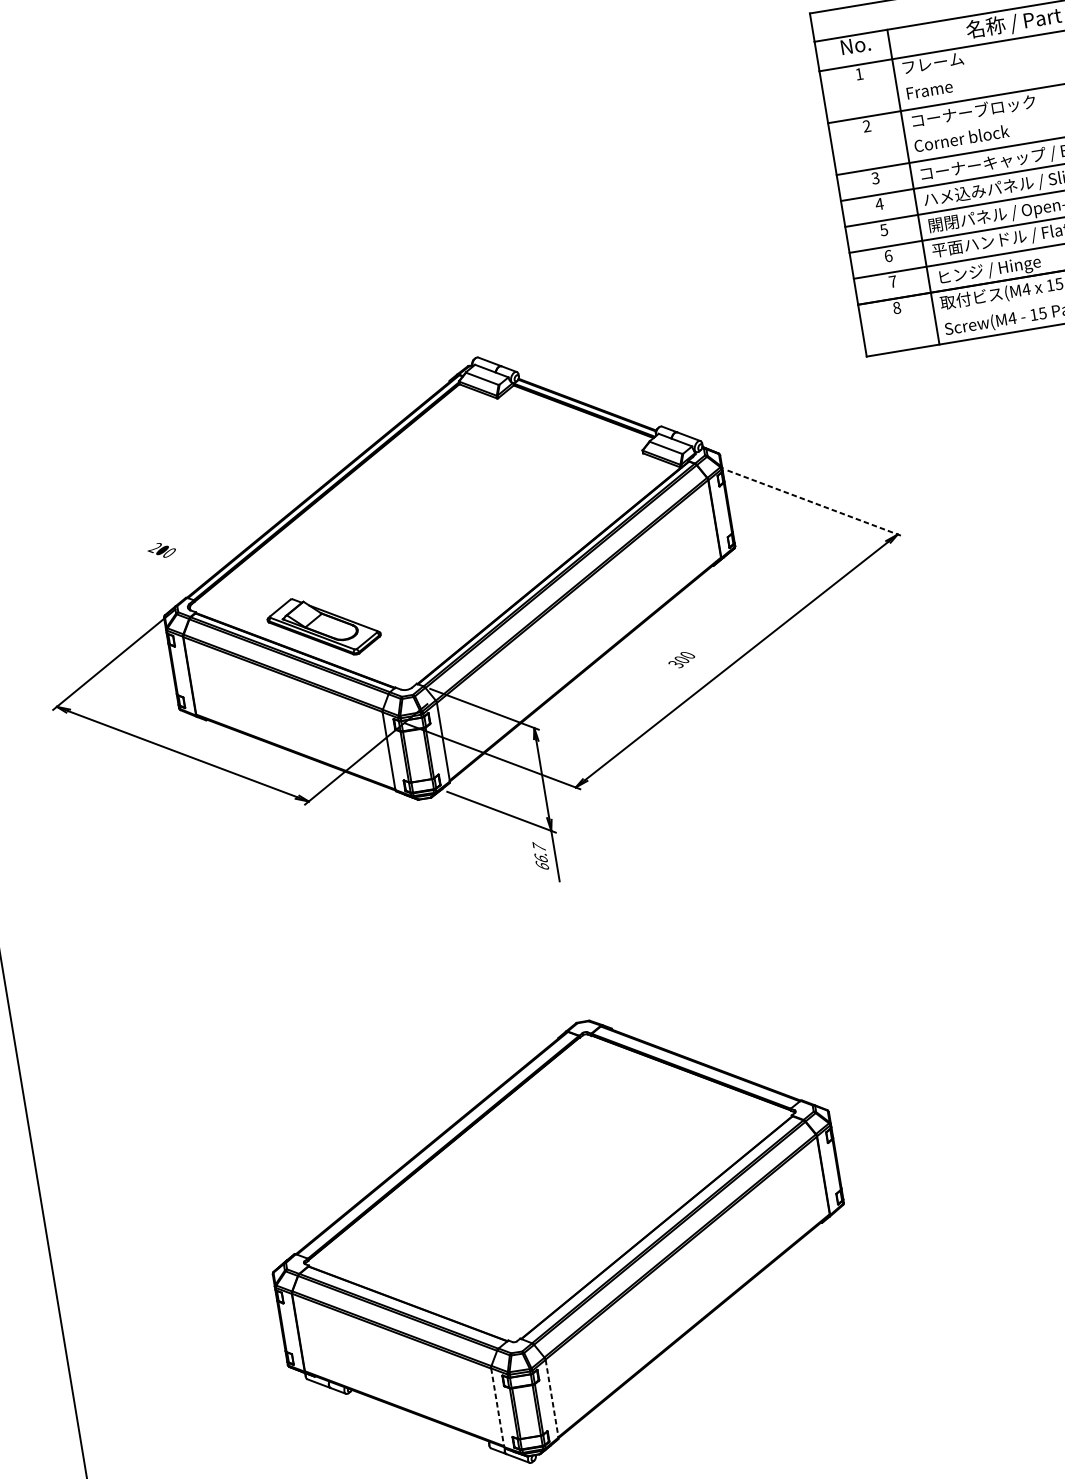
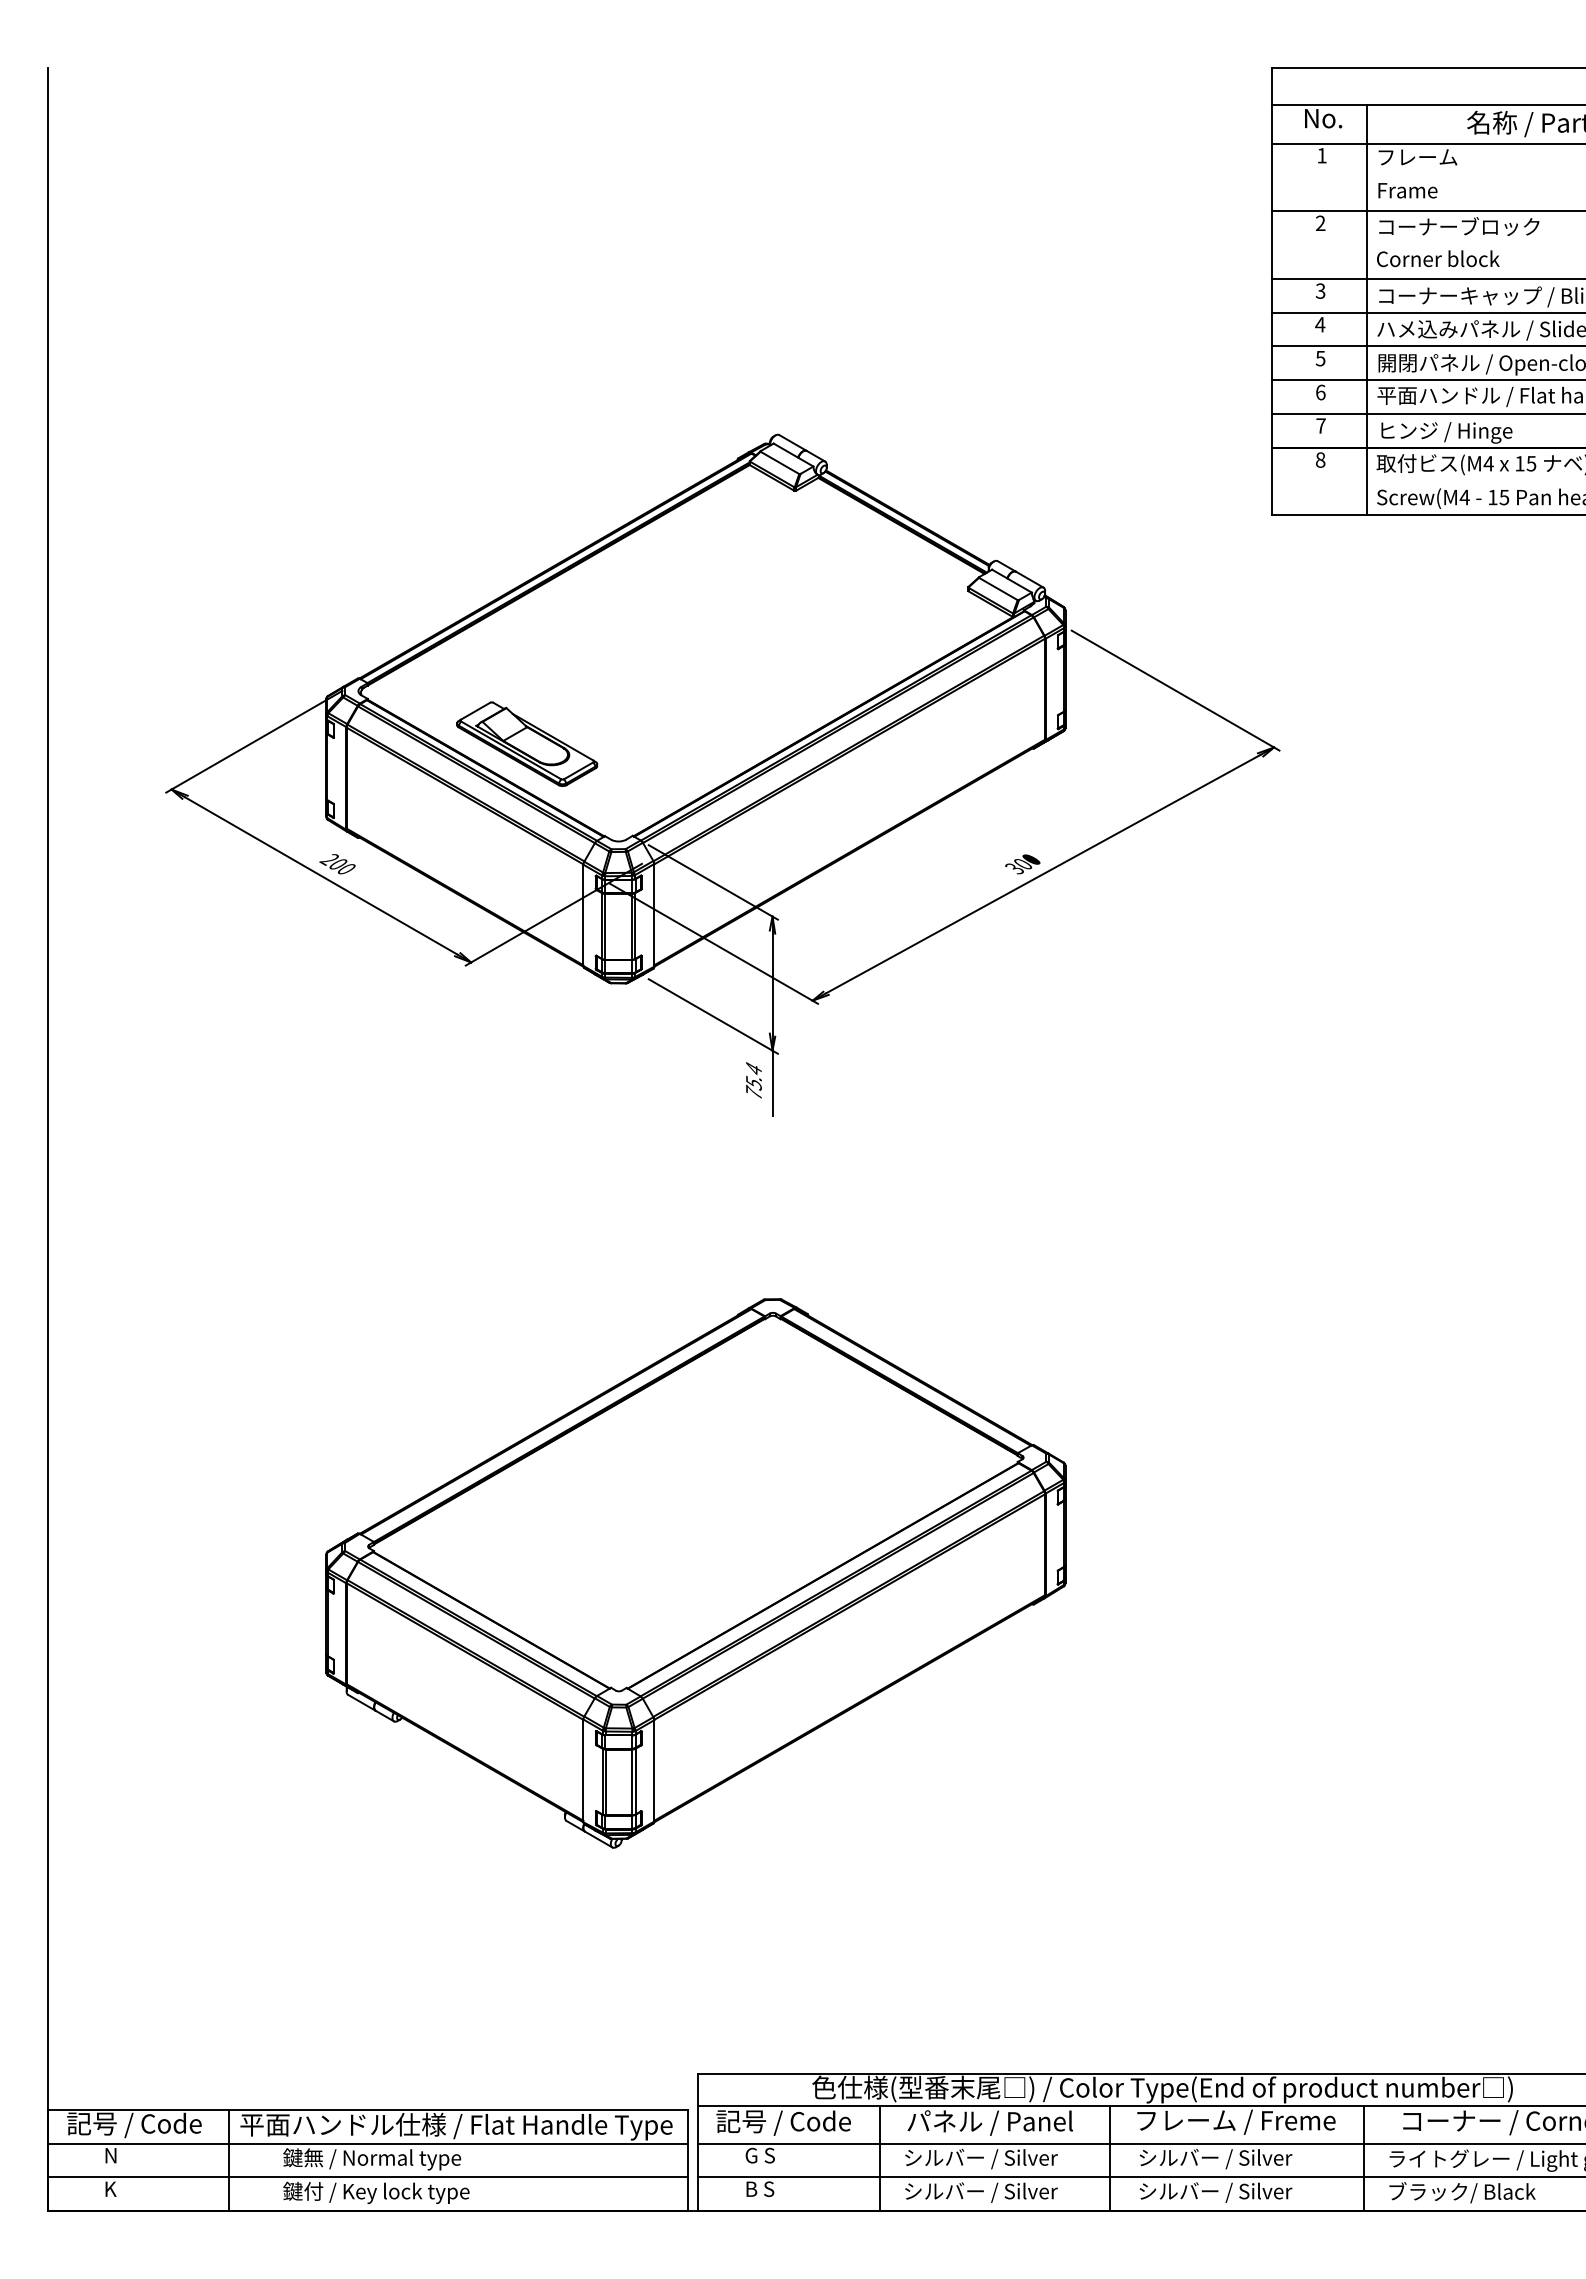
line: (814, 503) -> (1175, 690), dashed -> solid
text: (161, 550) -> (337, 864), moved
text: (681, 660) -> (1022, 864), moved
text: (540, 855) -> (753, 1079), 66.7 -> 75.4
line: (552, 1398) -> (654, 1770), dashed -> solid
line: (497, 1408) -> (583, 1771), dashed -> solid

